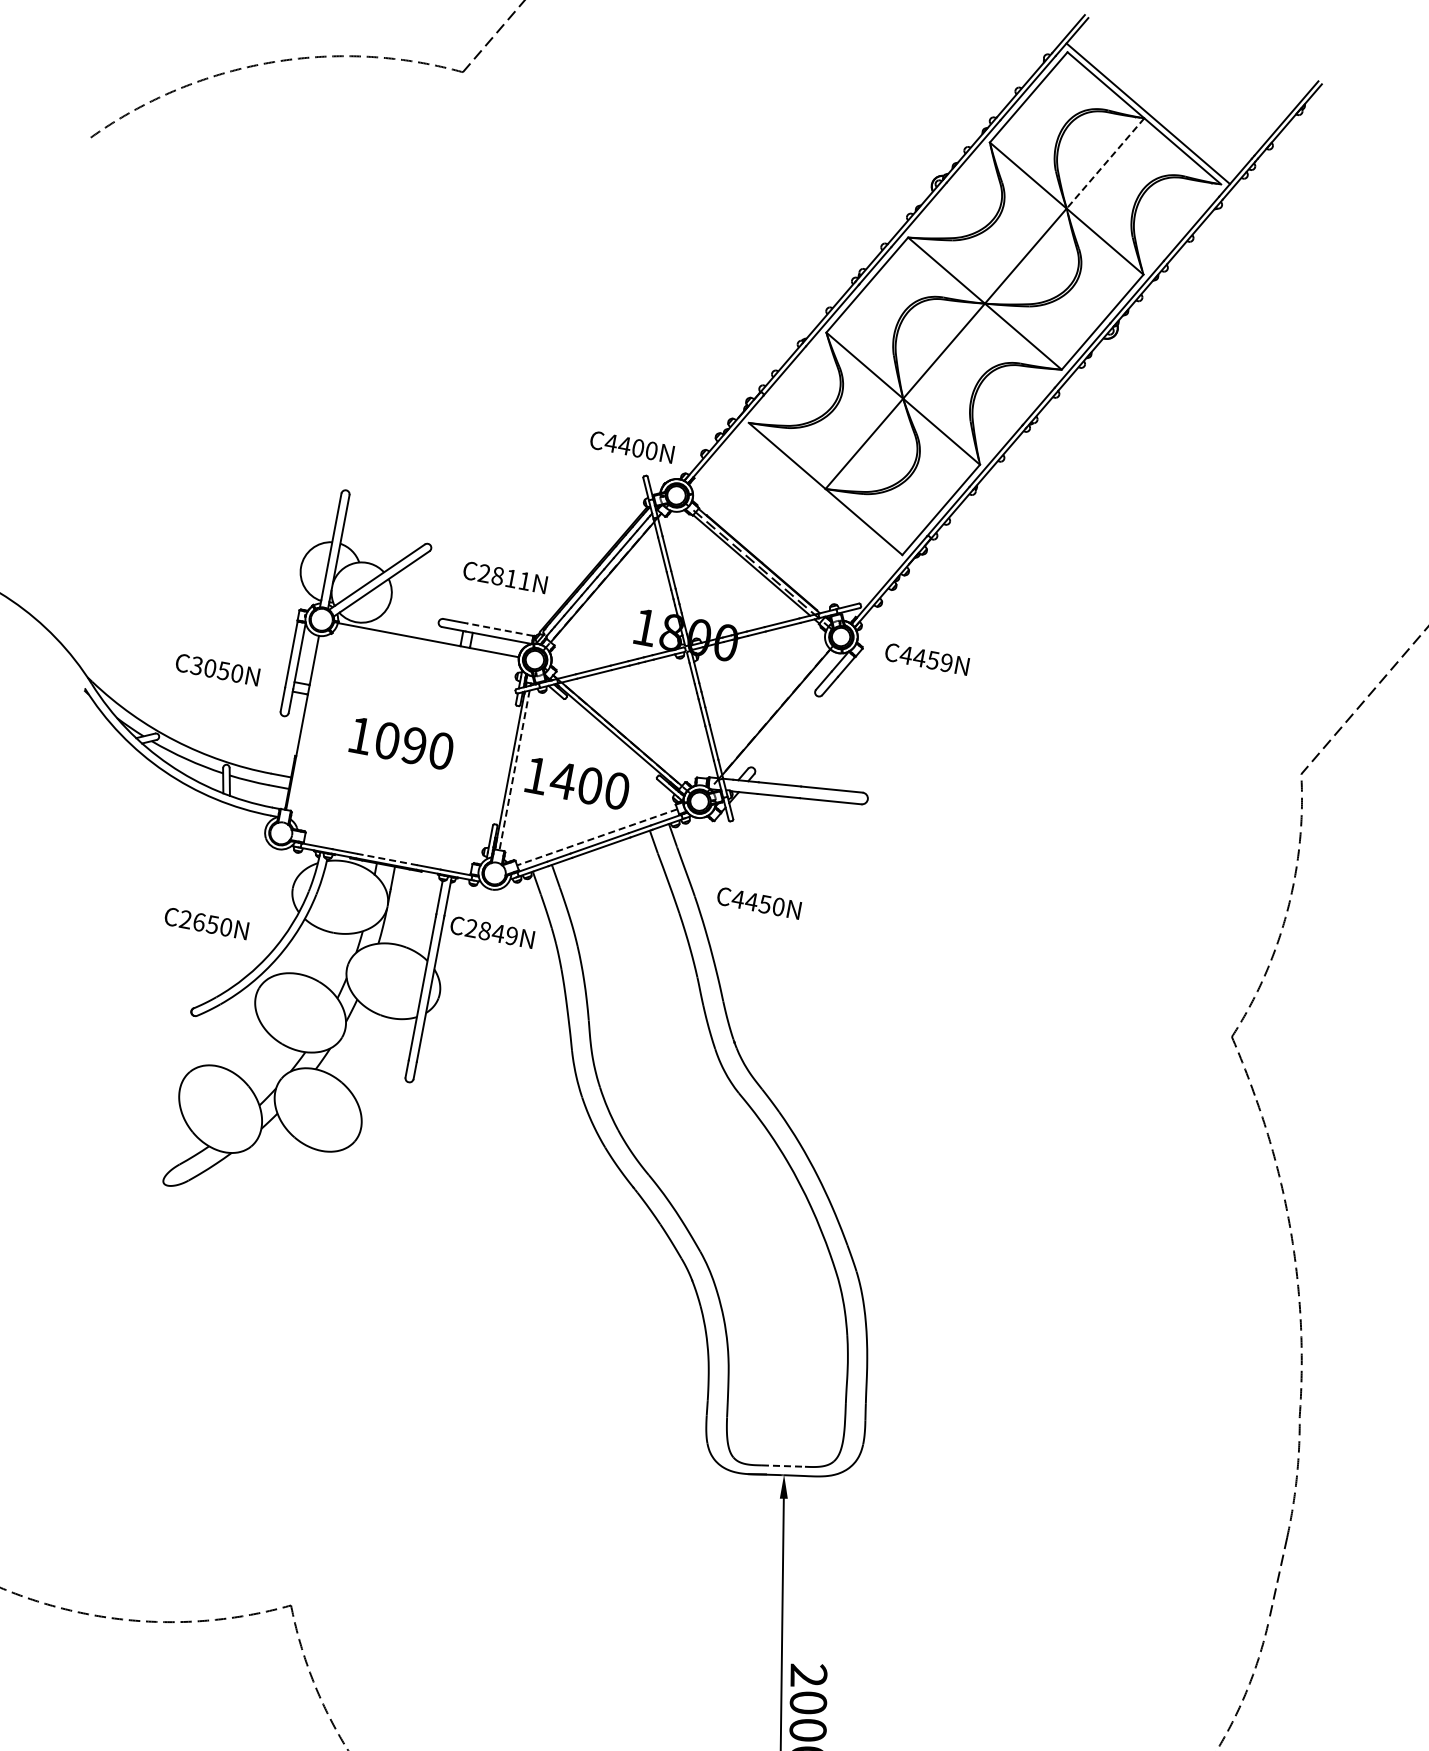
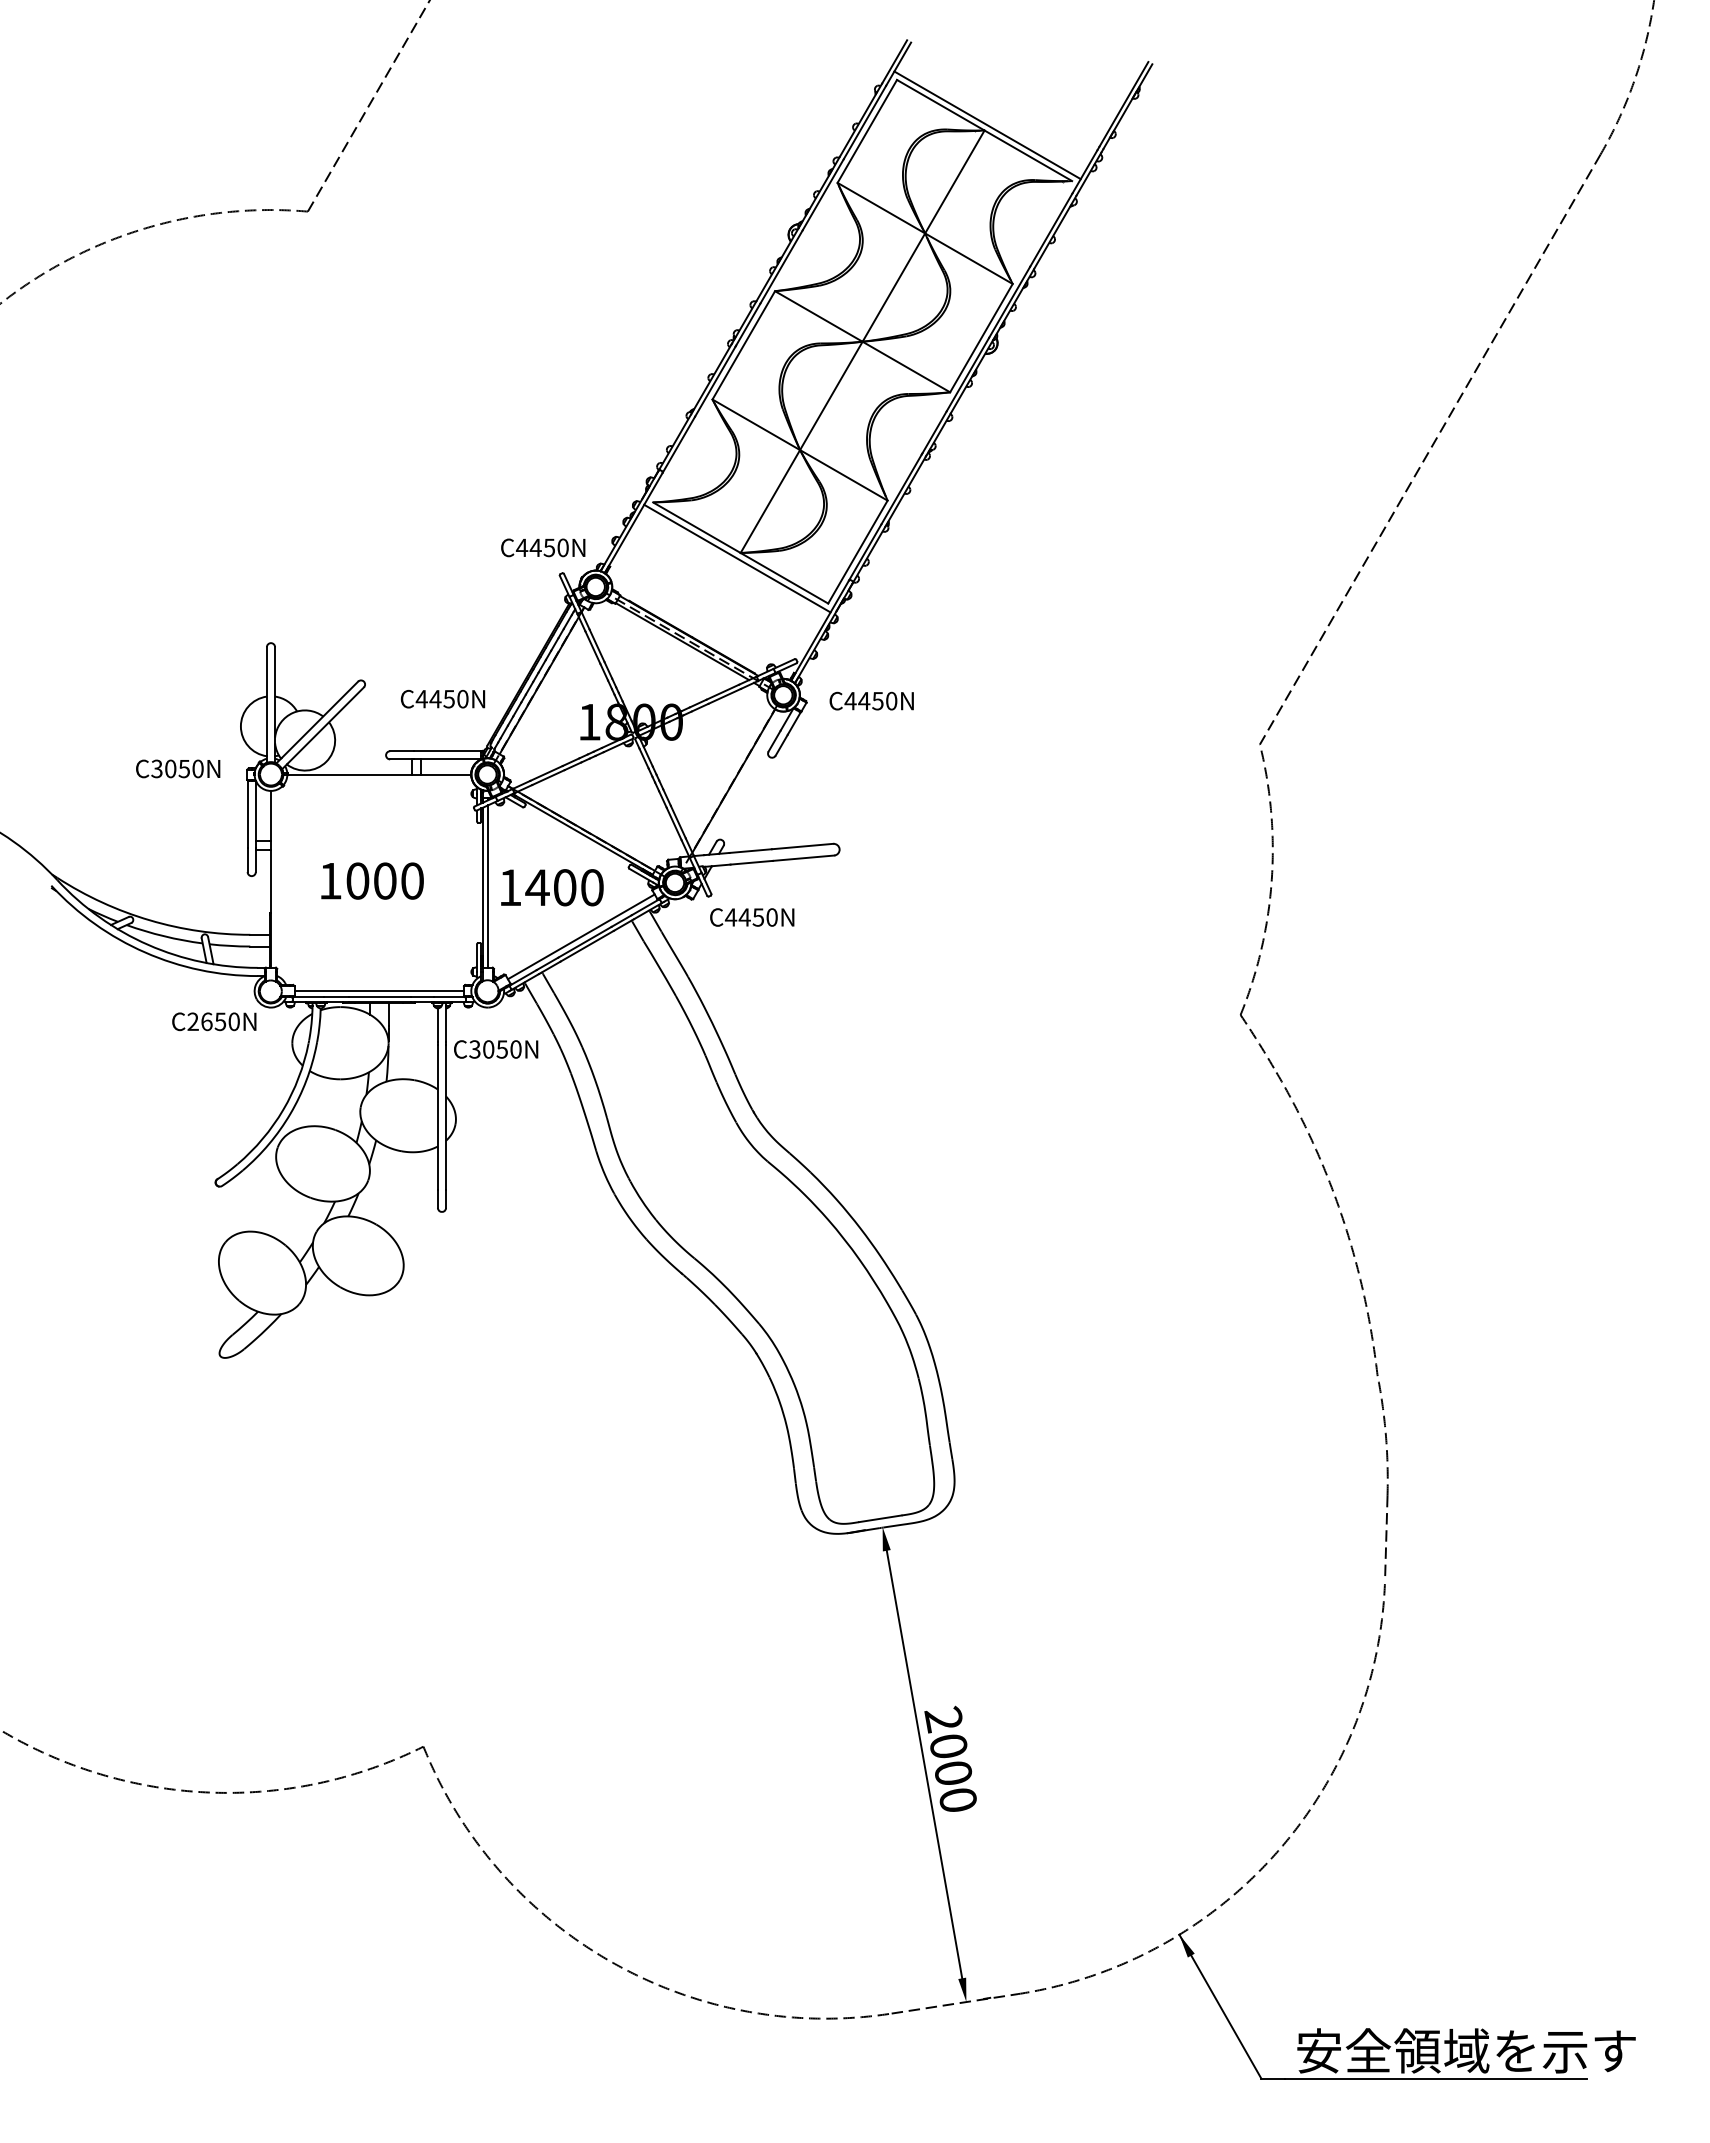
line: (1105, 163) -> (954, 182), dashed -> solid
text: (638, 447) -> (549, 547), C4400N -> C4450N
line: (821, 493) -> (737, 558), added
text: (503, 576) -> (441, 698), C2811N -> C4450N
line: (499, 629) -> (447, 751), dashed -> solid
text: (946, 663) -> (891, 701), C4459N -> C4450N
text: (218, 669) -> (178, 768), moved
text: (413, 745) -> (384, 880), 1090 -> 1000
line: (514, 771) -> (487, 887), dashed -> solid
line: (597, 837) -> (581, 936), dashed -> solid
line: (388, 852) -> (379, 990), added
line: (387, 859) -> (379, 997), dashed -> solid
text: (759, 903) -> (752, 917), moved
text: (206, 923) -> (214, 1021), moved
text: (491, 932) -> (495, 1049), C2849N -> C3050N
line: (783, 1465) -> (880, 1518), dashed -> solid

